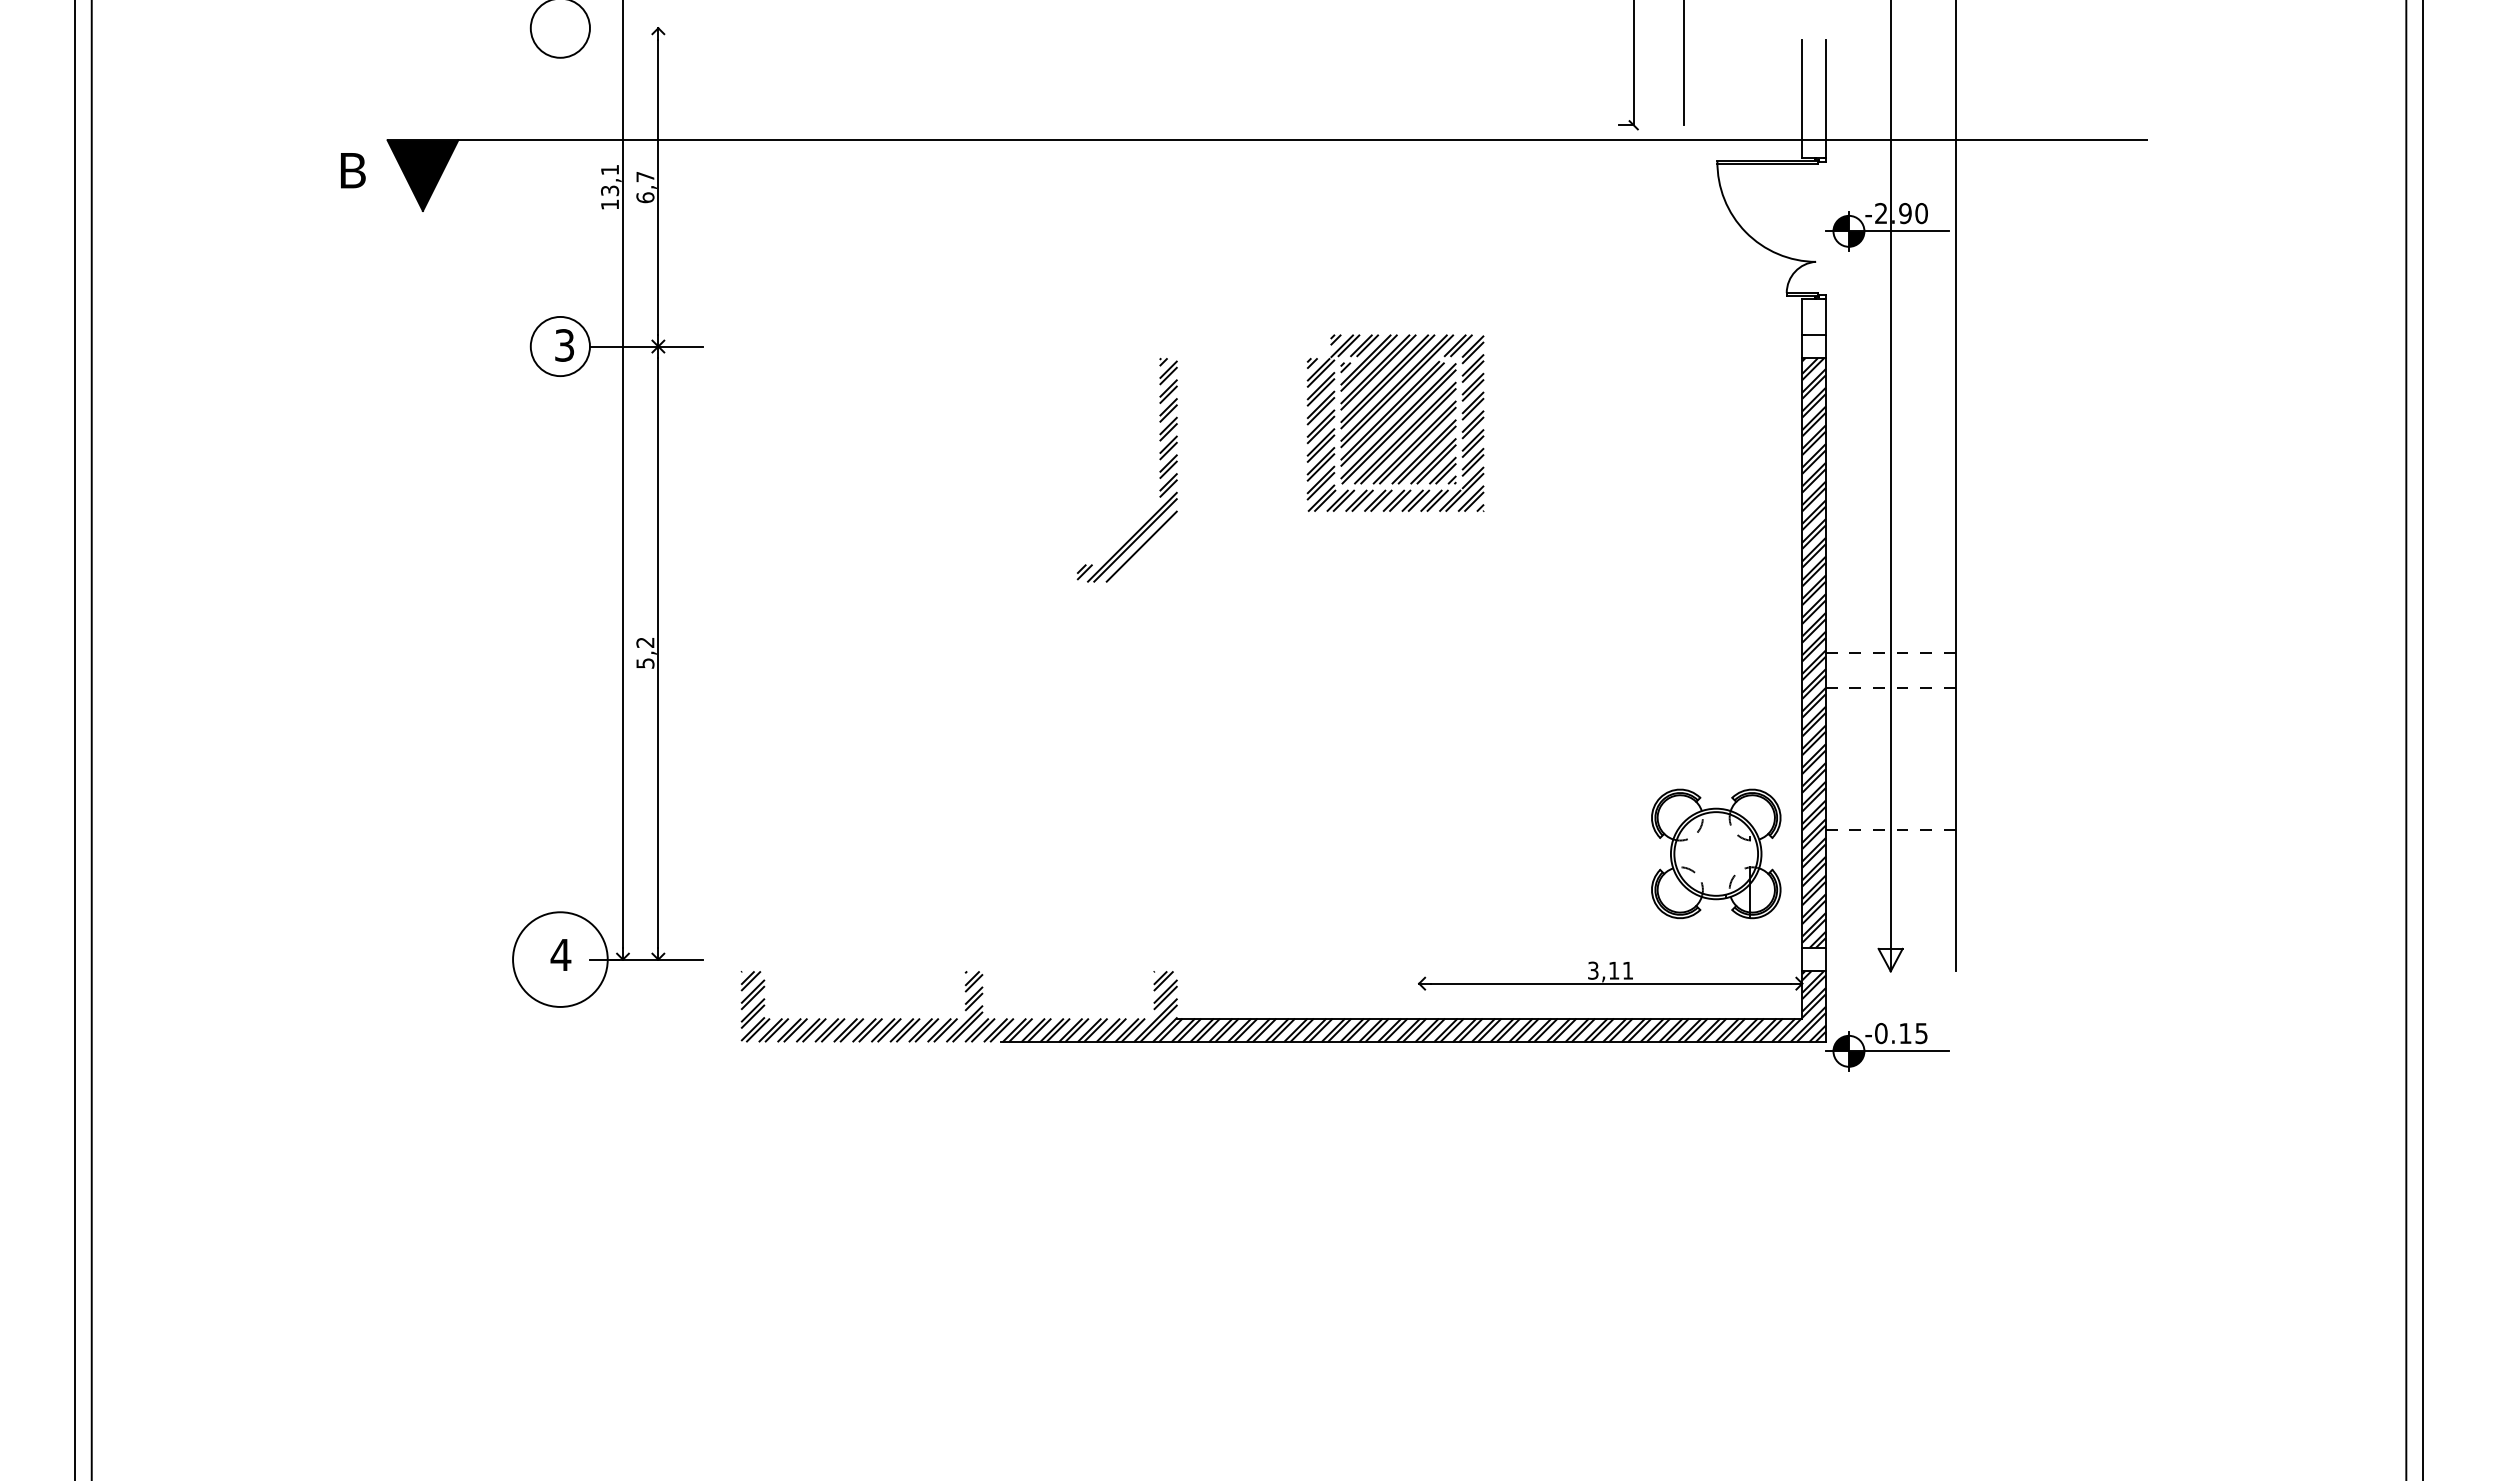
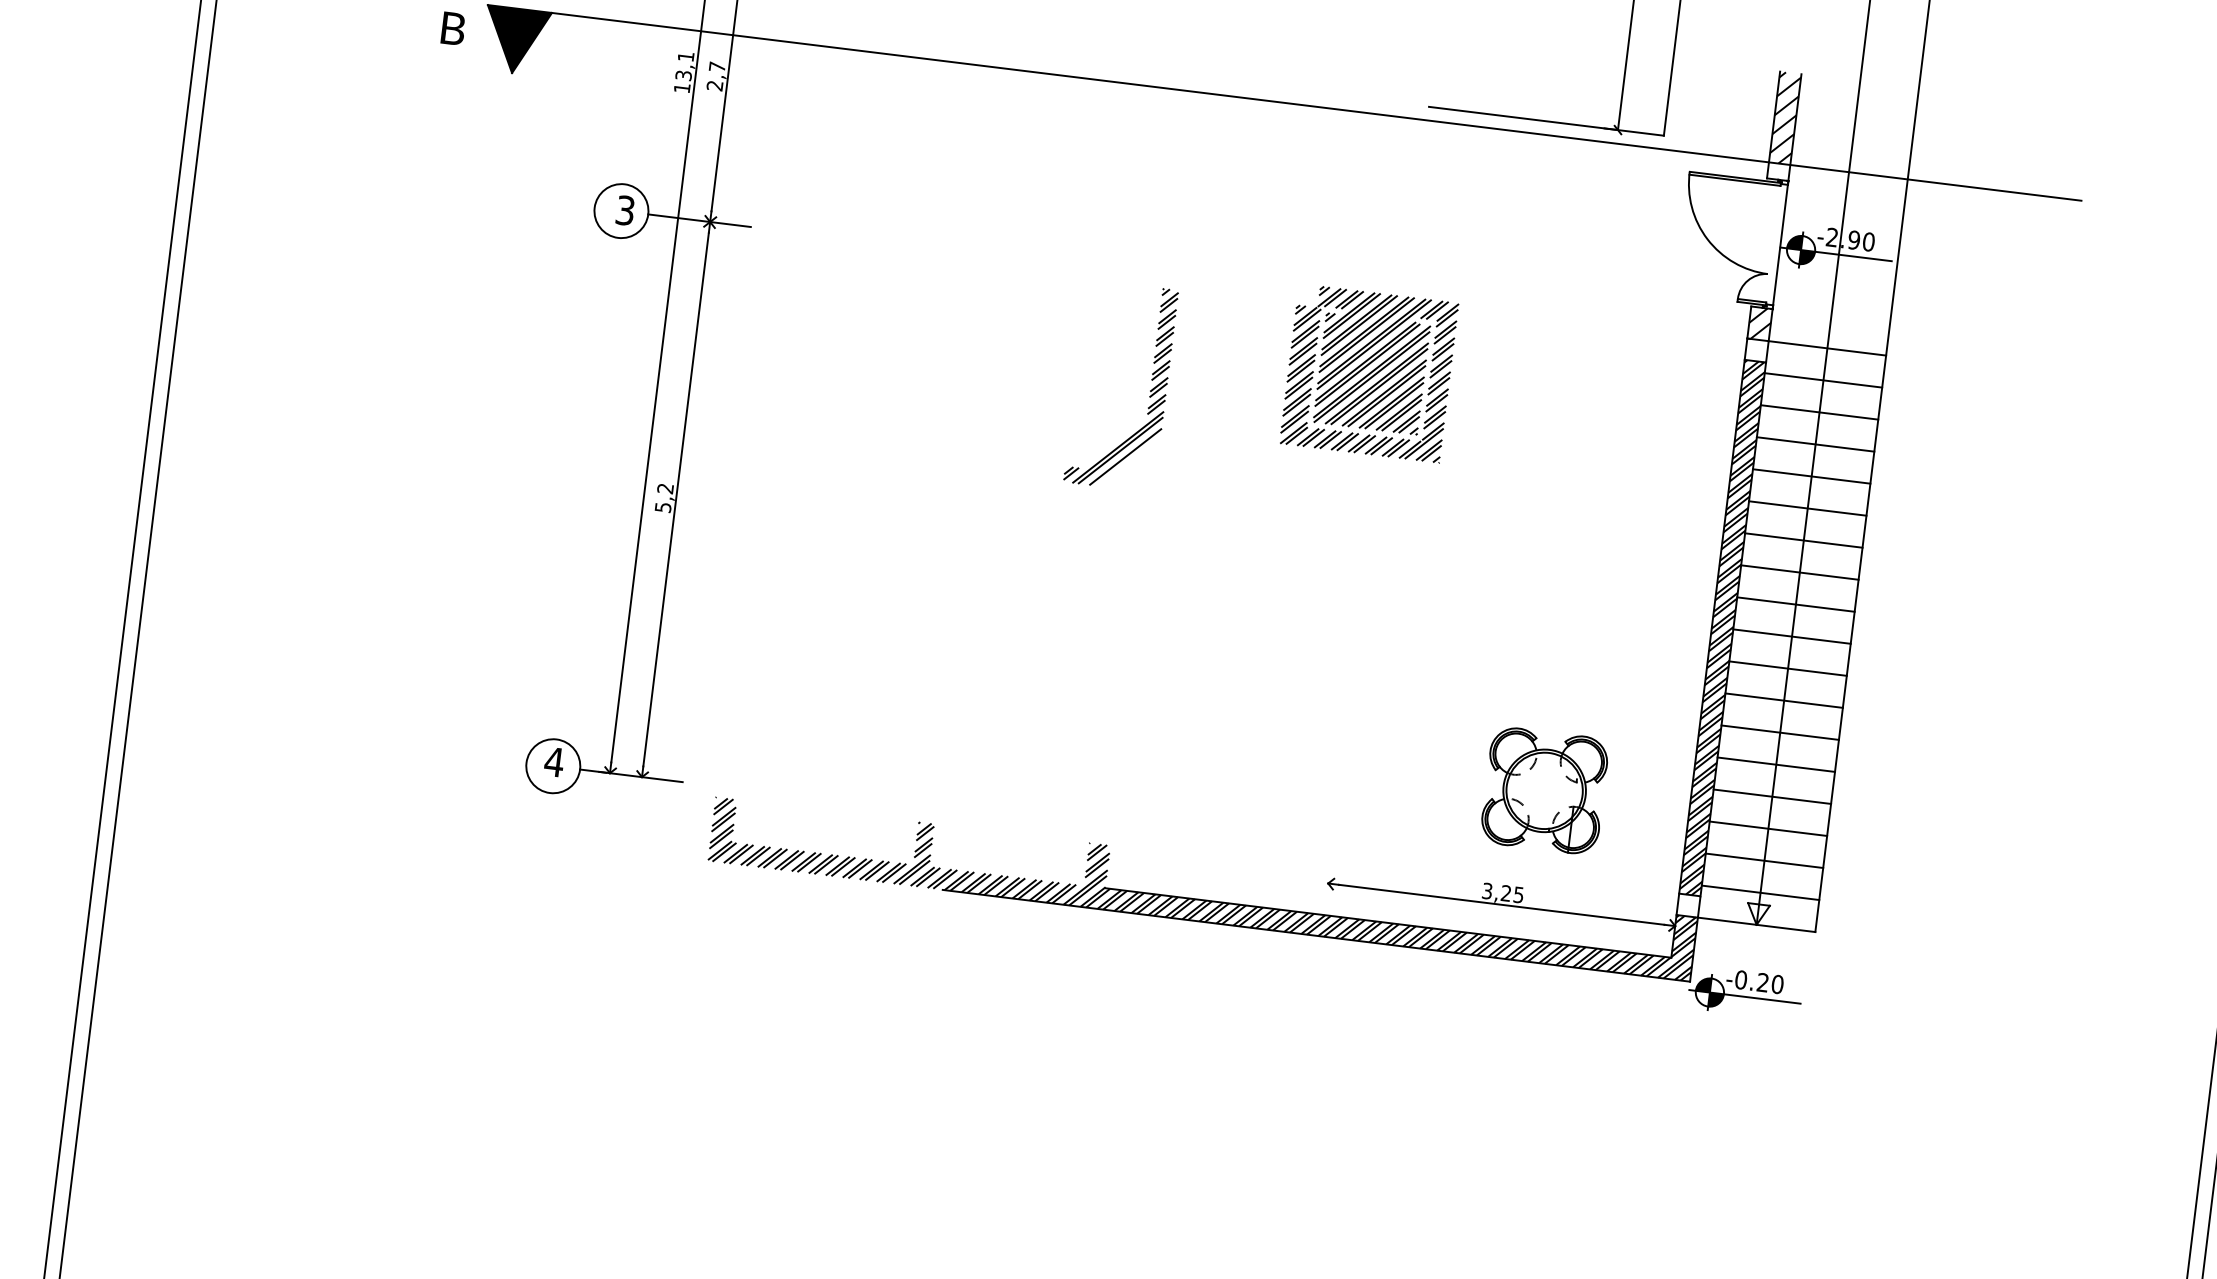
hatch: (1813, 90) -> (1784, 118), added
line: (1554, 125) -> (1546, 121), added
text: (645, 197) -> (715, 85), 6,7 -> 2,7
line: (1825, 228) -> (1780, 244), added
hatch: (1813, 316) -> (1759, 323), added
line: (1890, 334) -> (1827, 348), added
line: (1890, 370) -> (1823, 380), added
line: (1890, 405) -> (1819, 412), added
line: (1890, 440) -> (1815, 444), added
line: (1890, 476) -> (1811, 476), added
line: (1890, 511) -> (1807, 508), added
line: (1890, 546) -> (1803, 540), added
line: (1890, 582) -> (1799, 572), added
line: (1890, 617) -> (1795, 604), added
line: (1890, 653) -> (1791, 636), dashed -> solid
line: (1890, 688) -> (1787, 668), dashed -> solid
line: (1890, 723) -> (1783, 700), added
line: (1890, 759) -> (1779, 732), added
line: (1890, 794) -> (1776, 764), added
line: (1890, 829) -> (1772, 796), dashed -> solid
part: (1716, 853) -> (1544, 790), moved
line: (1890, 865) -> (1768, 828), added
line: (1890, 900) -> (1764, 860), added
line: (1890, 936) -> (1760, 893), added
circle: (559, 959) -> (552, 766), size x0.62
text: (1620, 970) -> (1512, 893), 3,11 -> 3,25
line: (1890, 971) -> (1756, 924), added
text: (1913, 1033) -> (1770, 983), -0.15 -> -0.20

